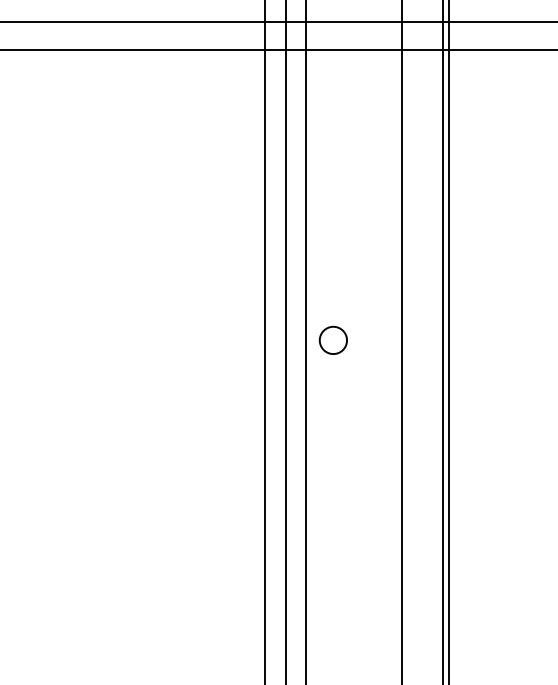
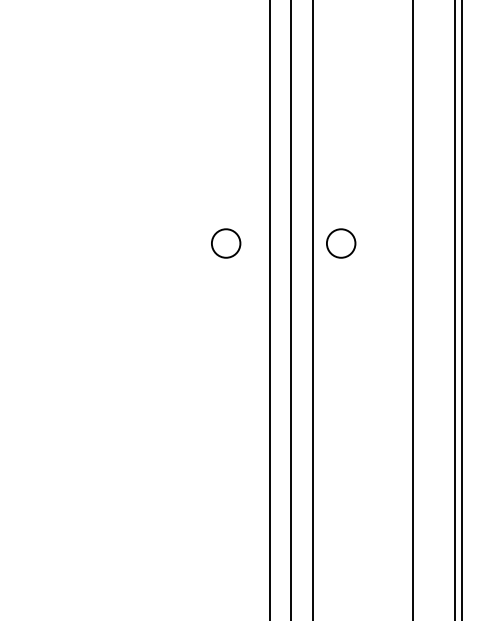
circle: (222, 339) -> (225, 242), added

